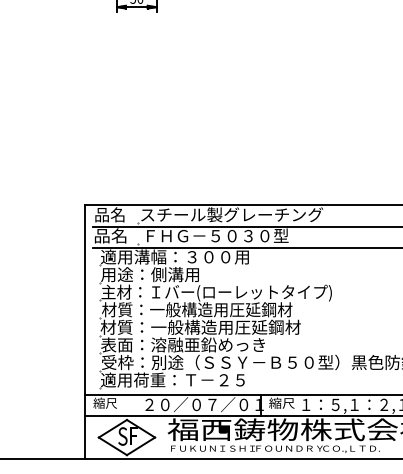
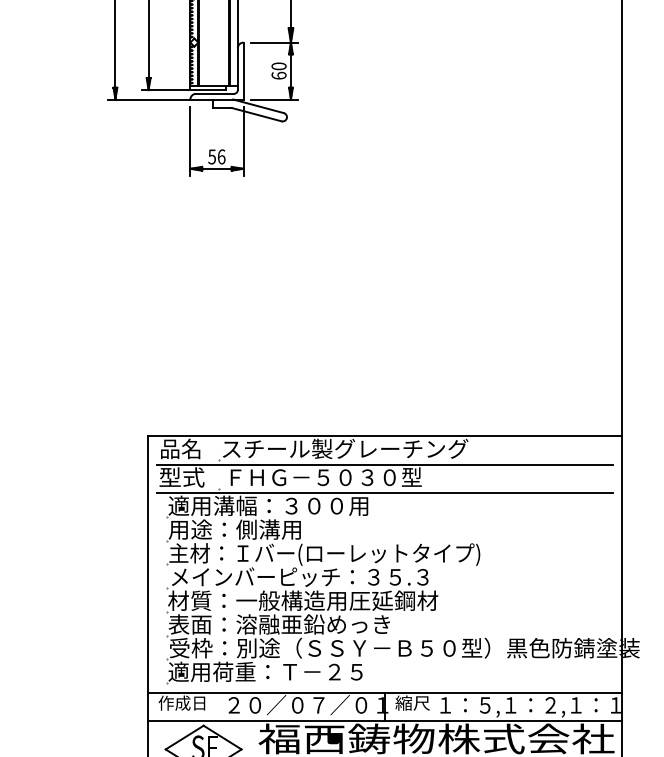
text: (110, 235) -> (181, 477), 品名 -> 型式
text: (197, 309) -> (299, 576), 材質：一般構造用圧延鋼材 -> メインバーピッチ：３５.３
text: (110, 402) -> (181, 702), 縮尺 -> 作成日

